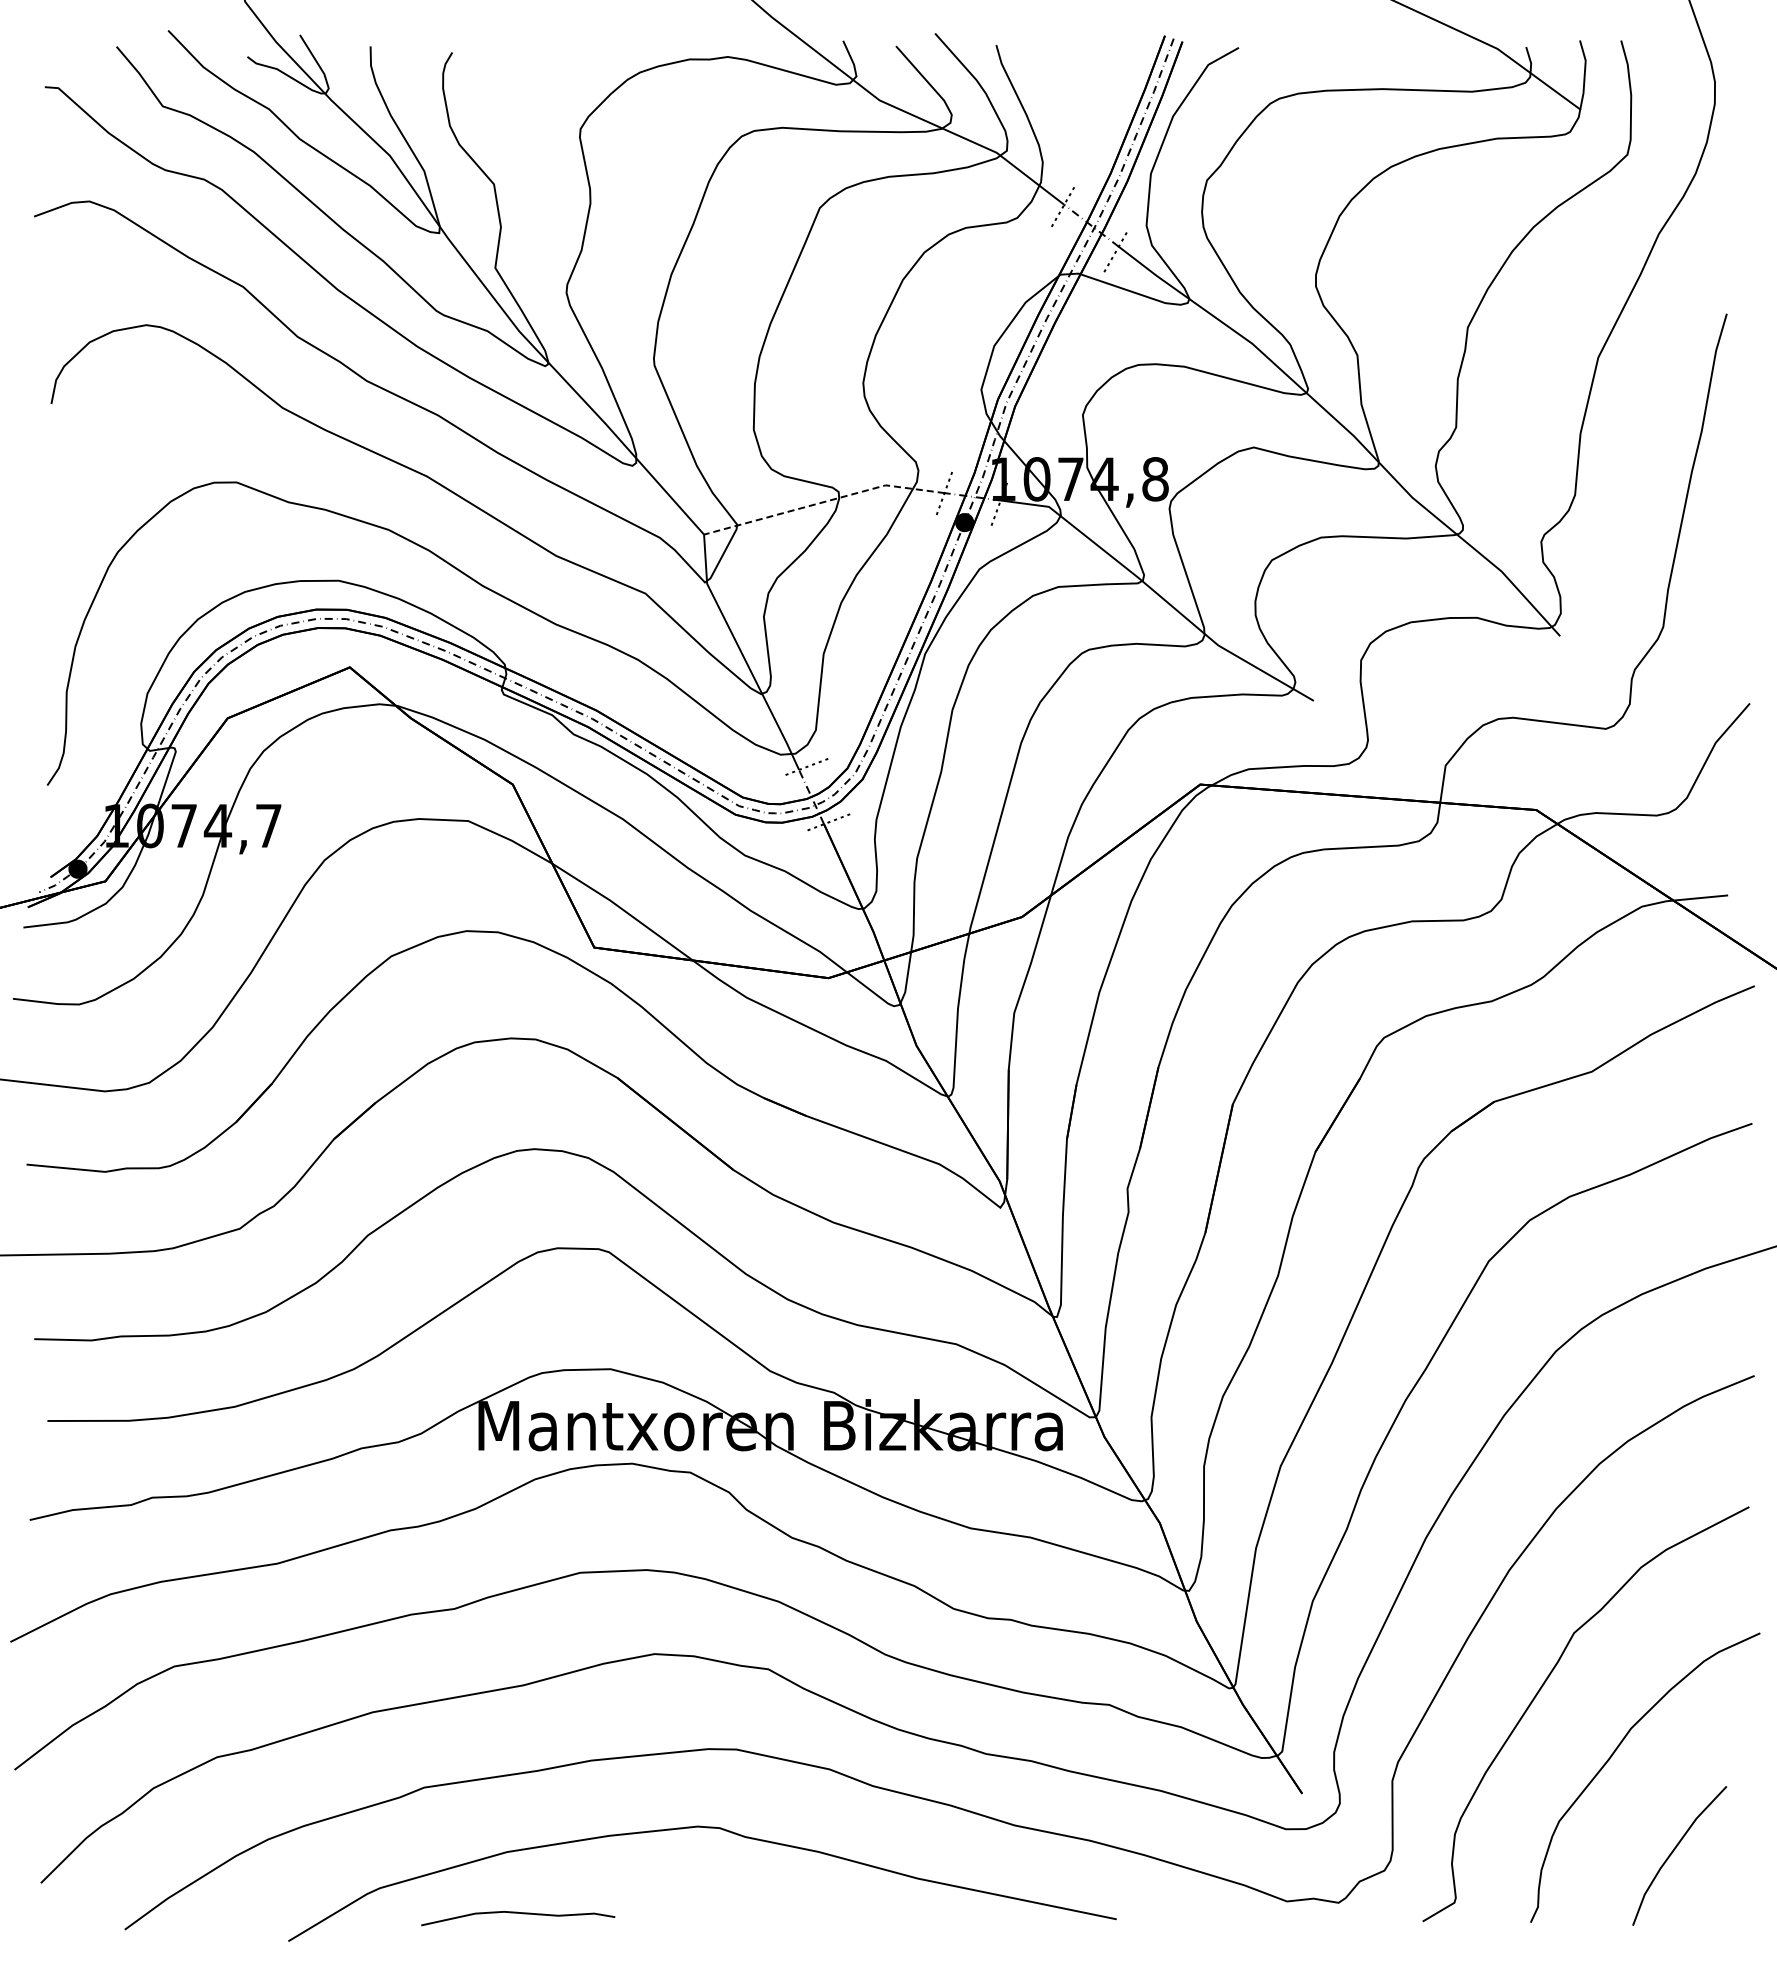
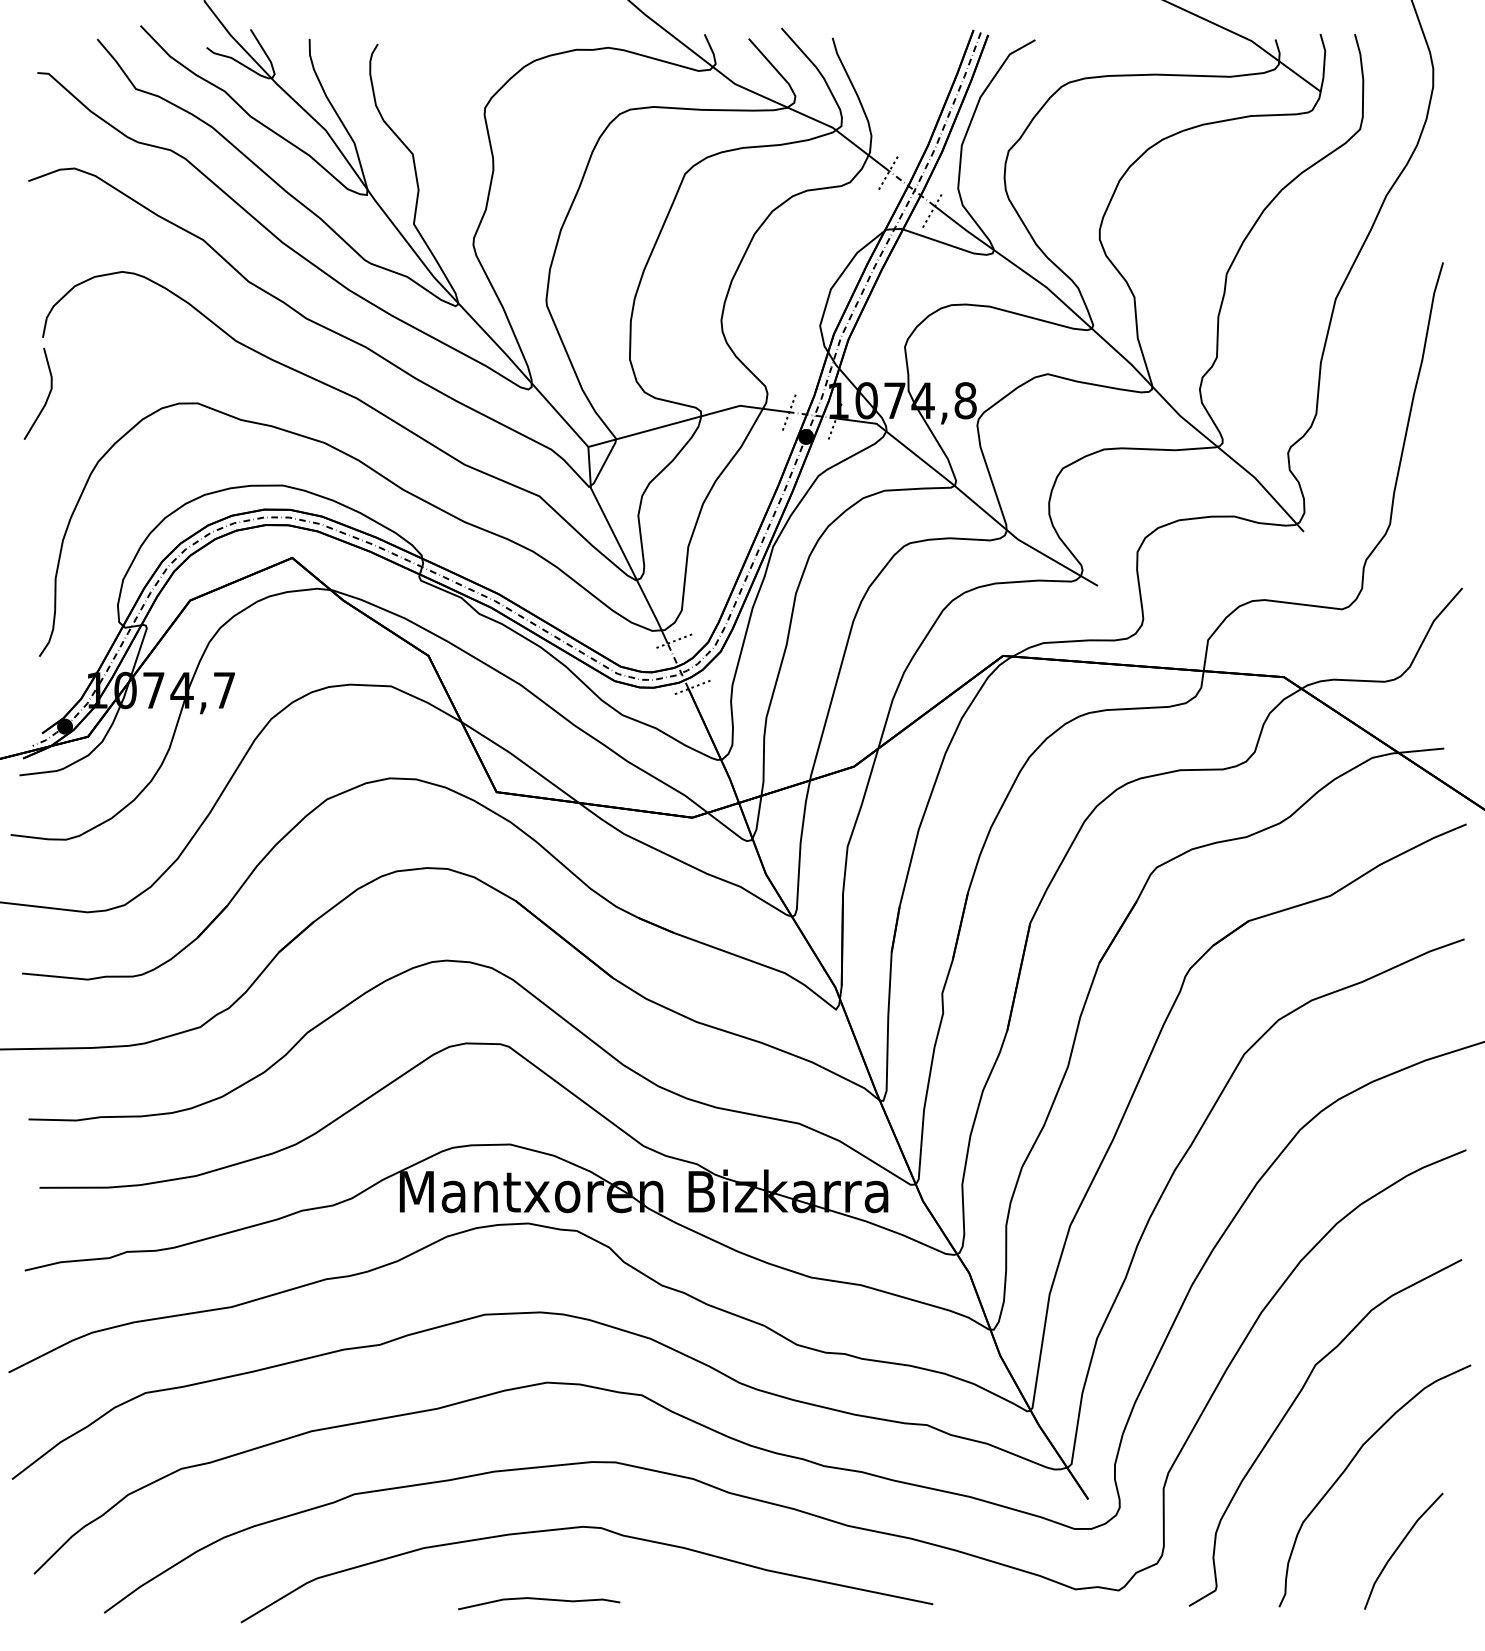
line: (56, 475) -> (47, 397), added
line: (824, 502) -> (689, 420), dashed -> solid
curve: (518, 1913) -> (539, 1599), moved

